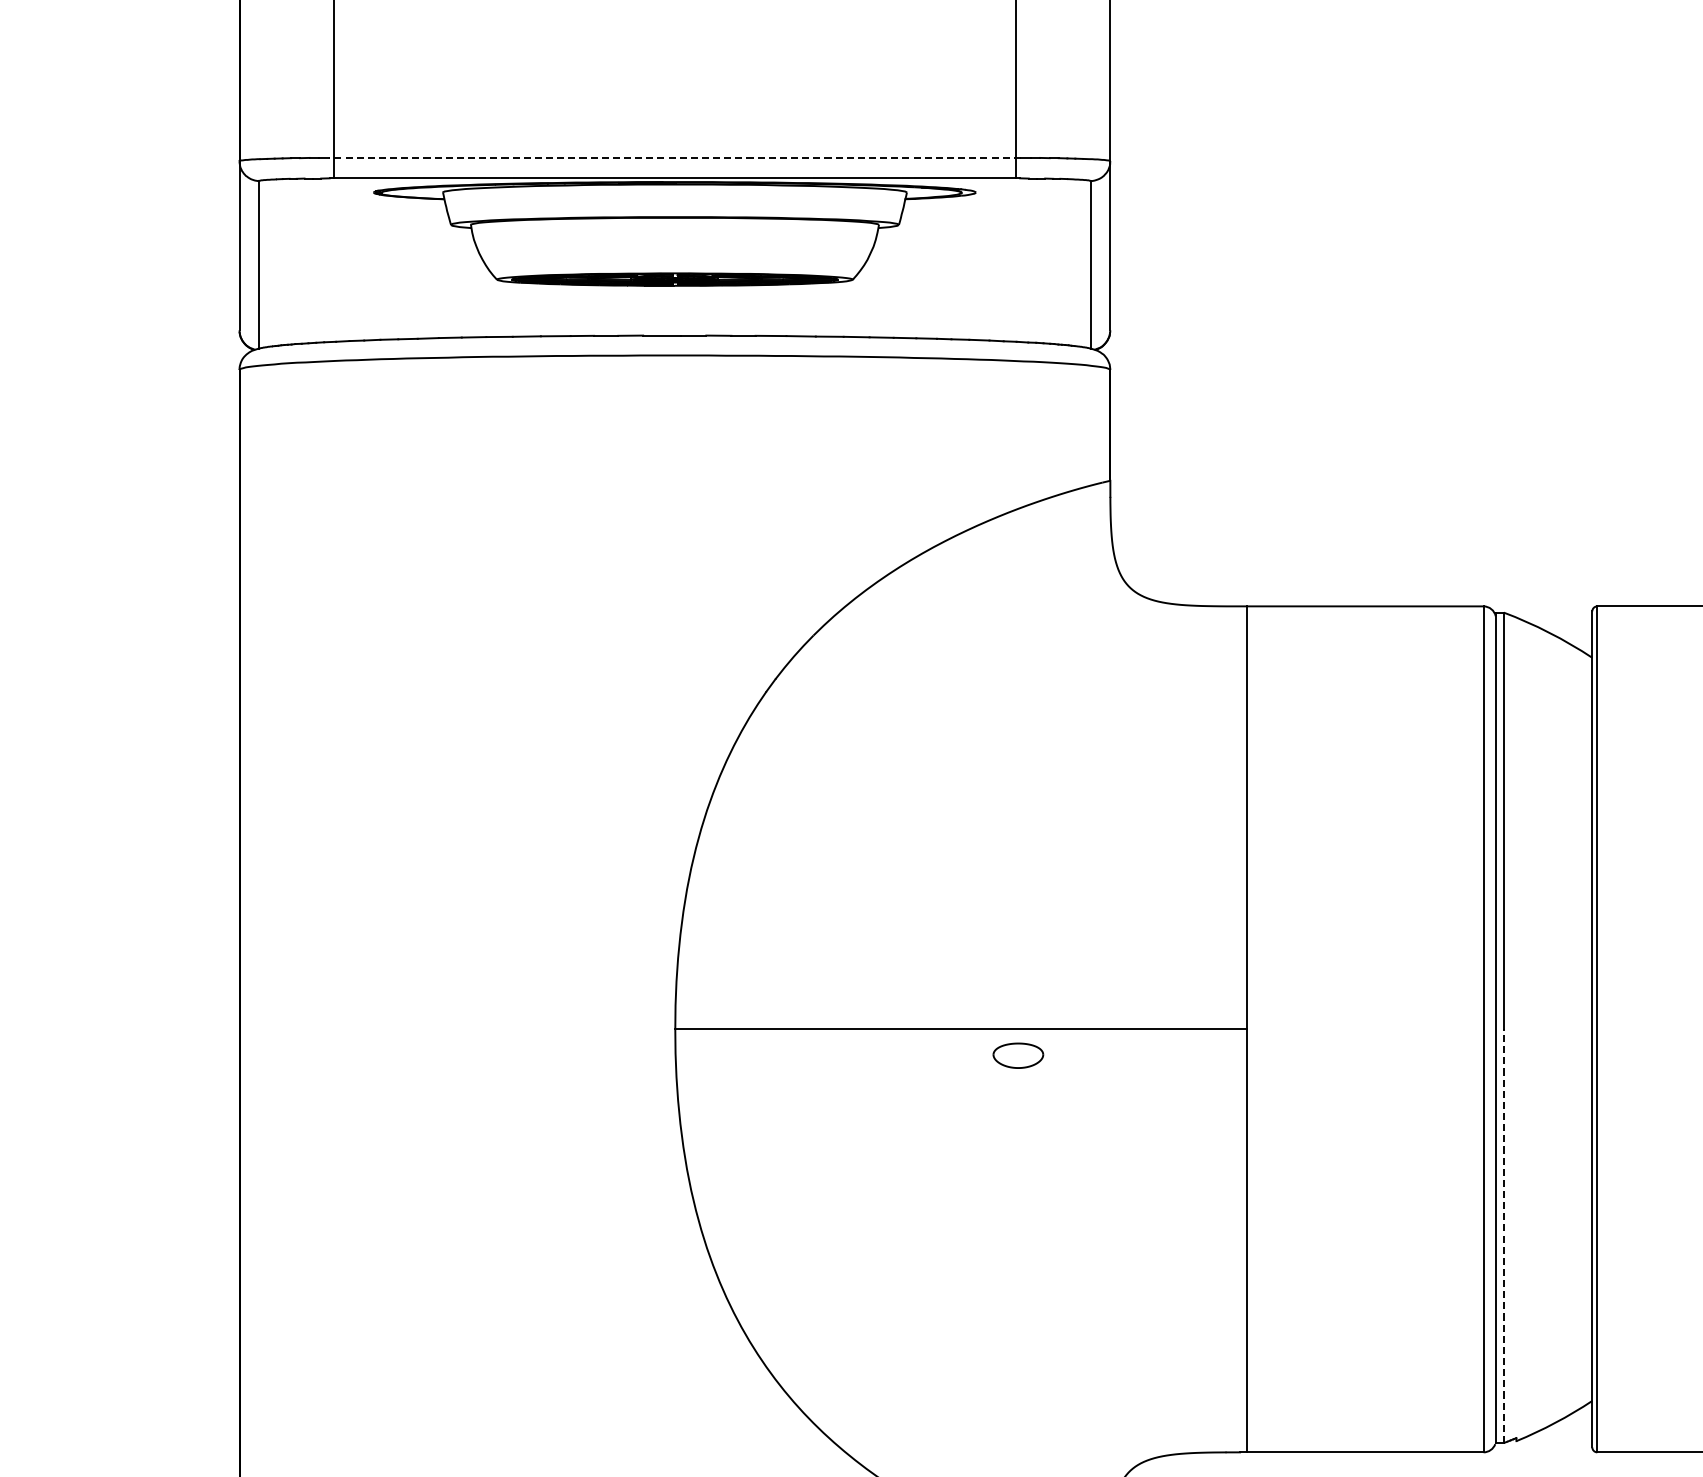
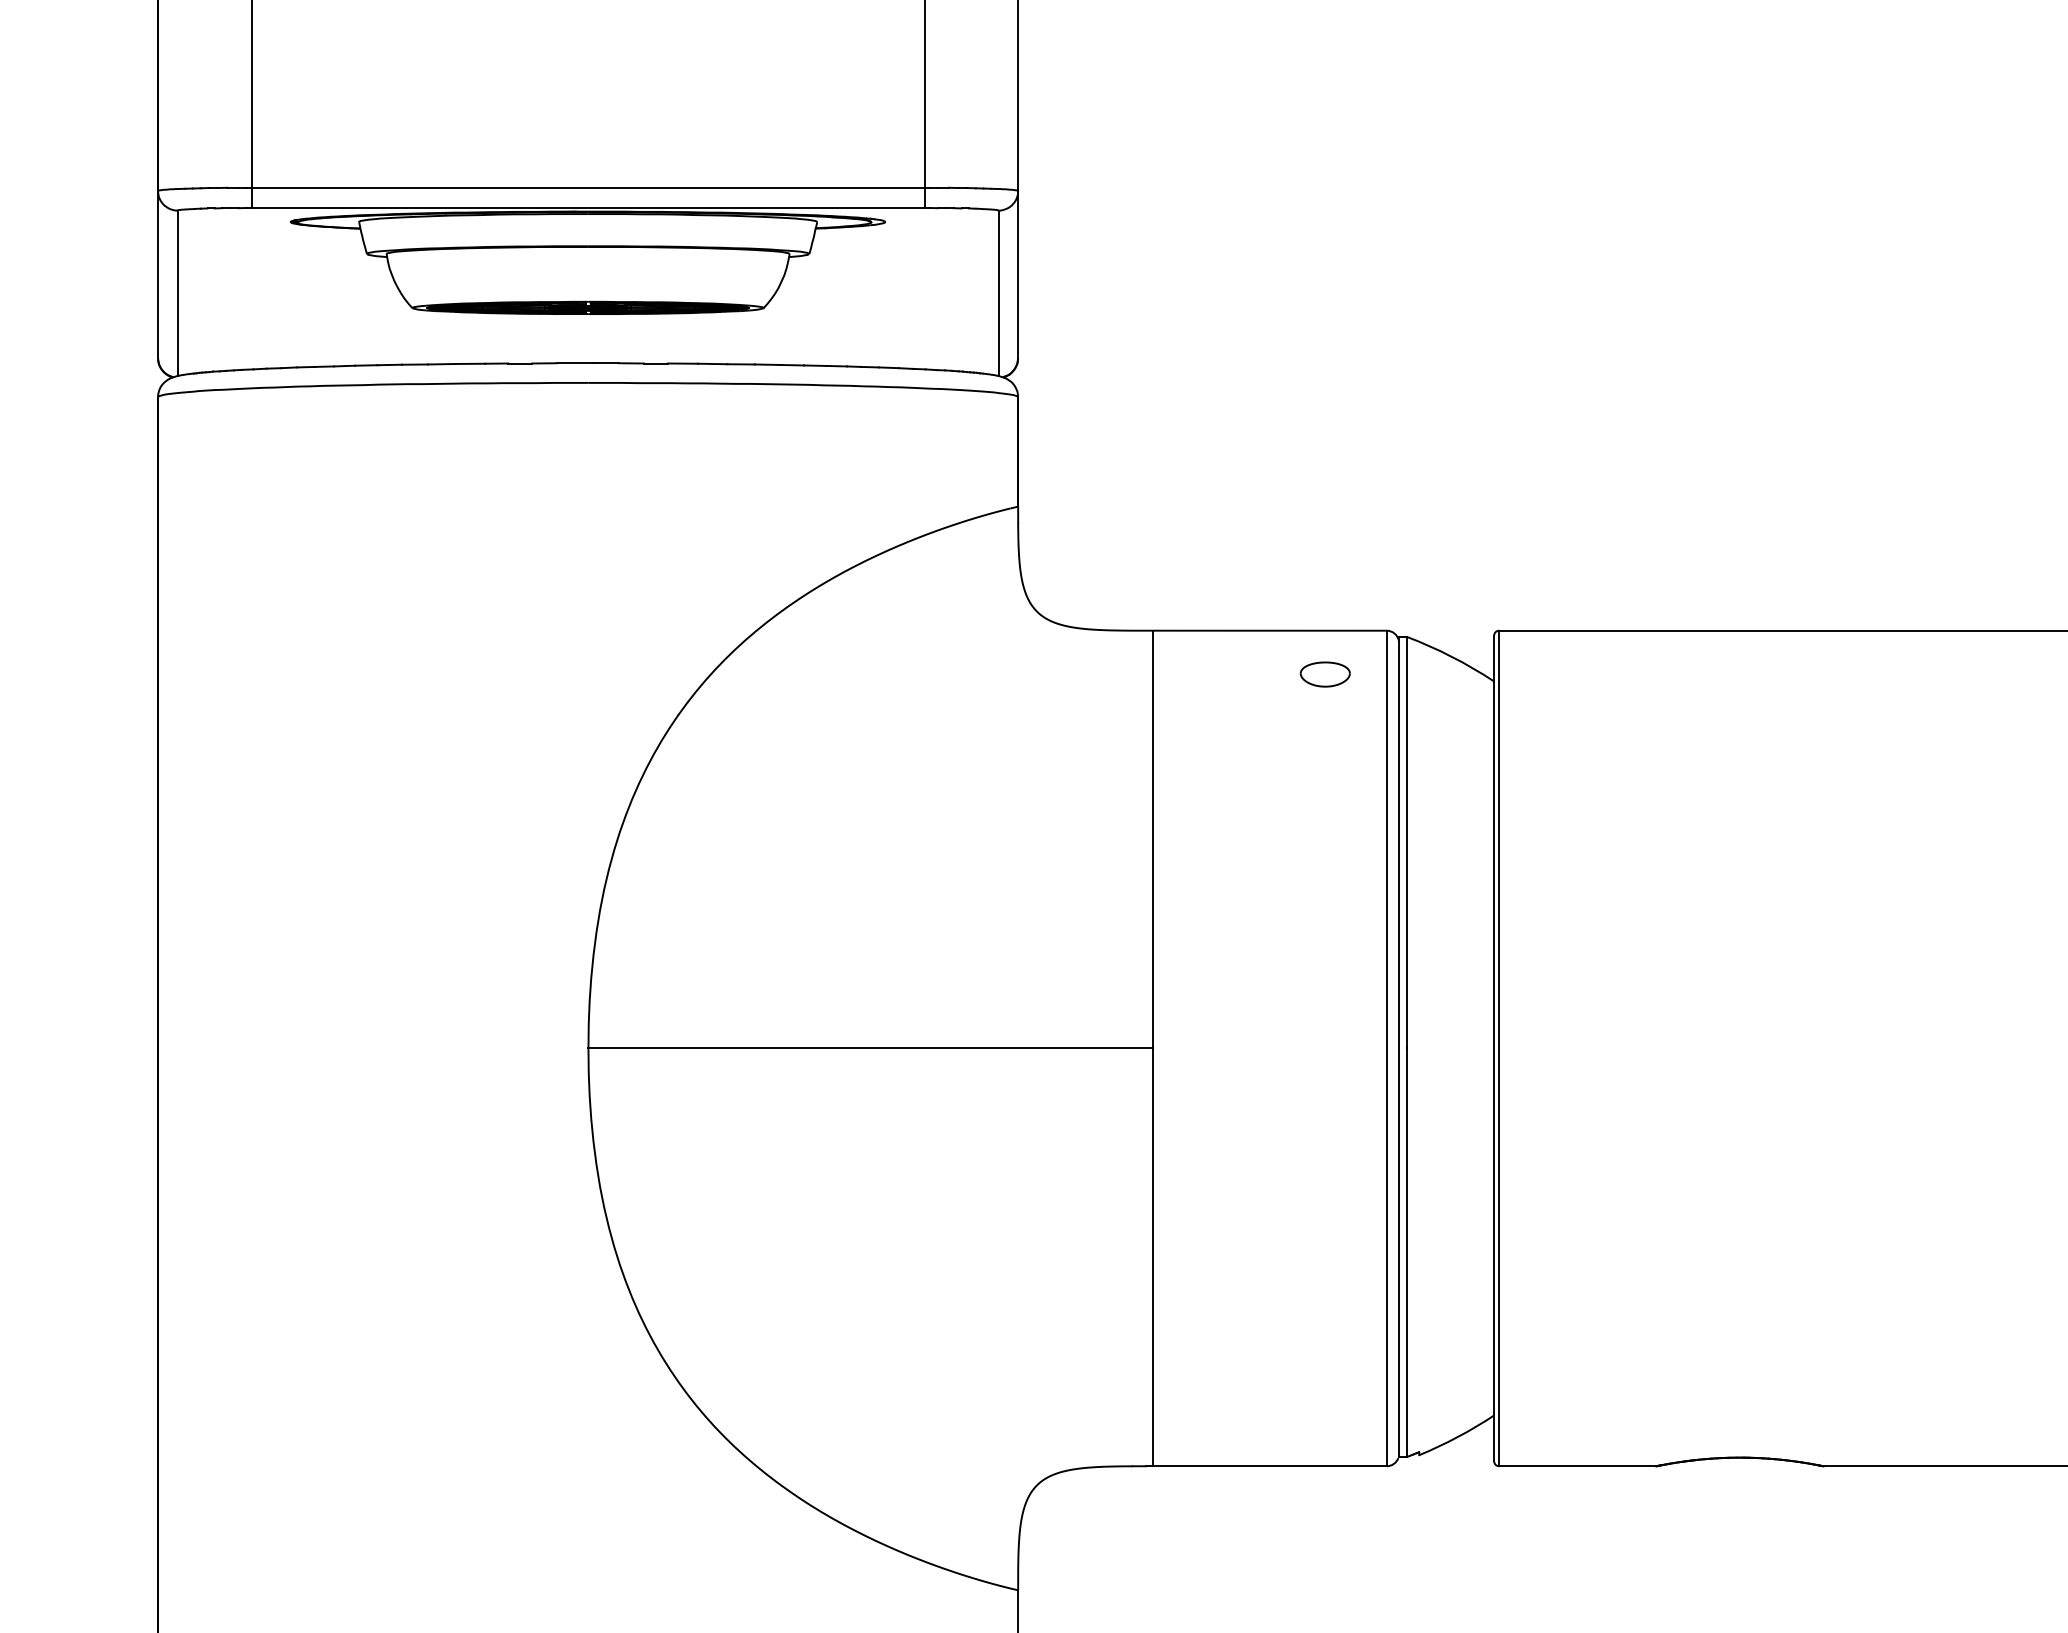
line: (675, 157) -> (588, 187), dashed -> solid
part: (1017, 1055) -> (1324, 674), moved
line: (1503, 1235) -> (1406, 1252), dashed -> solid

